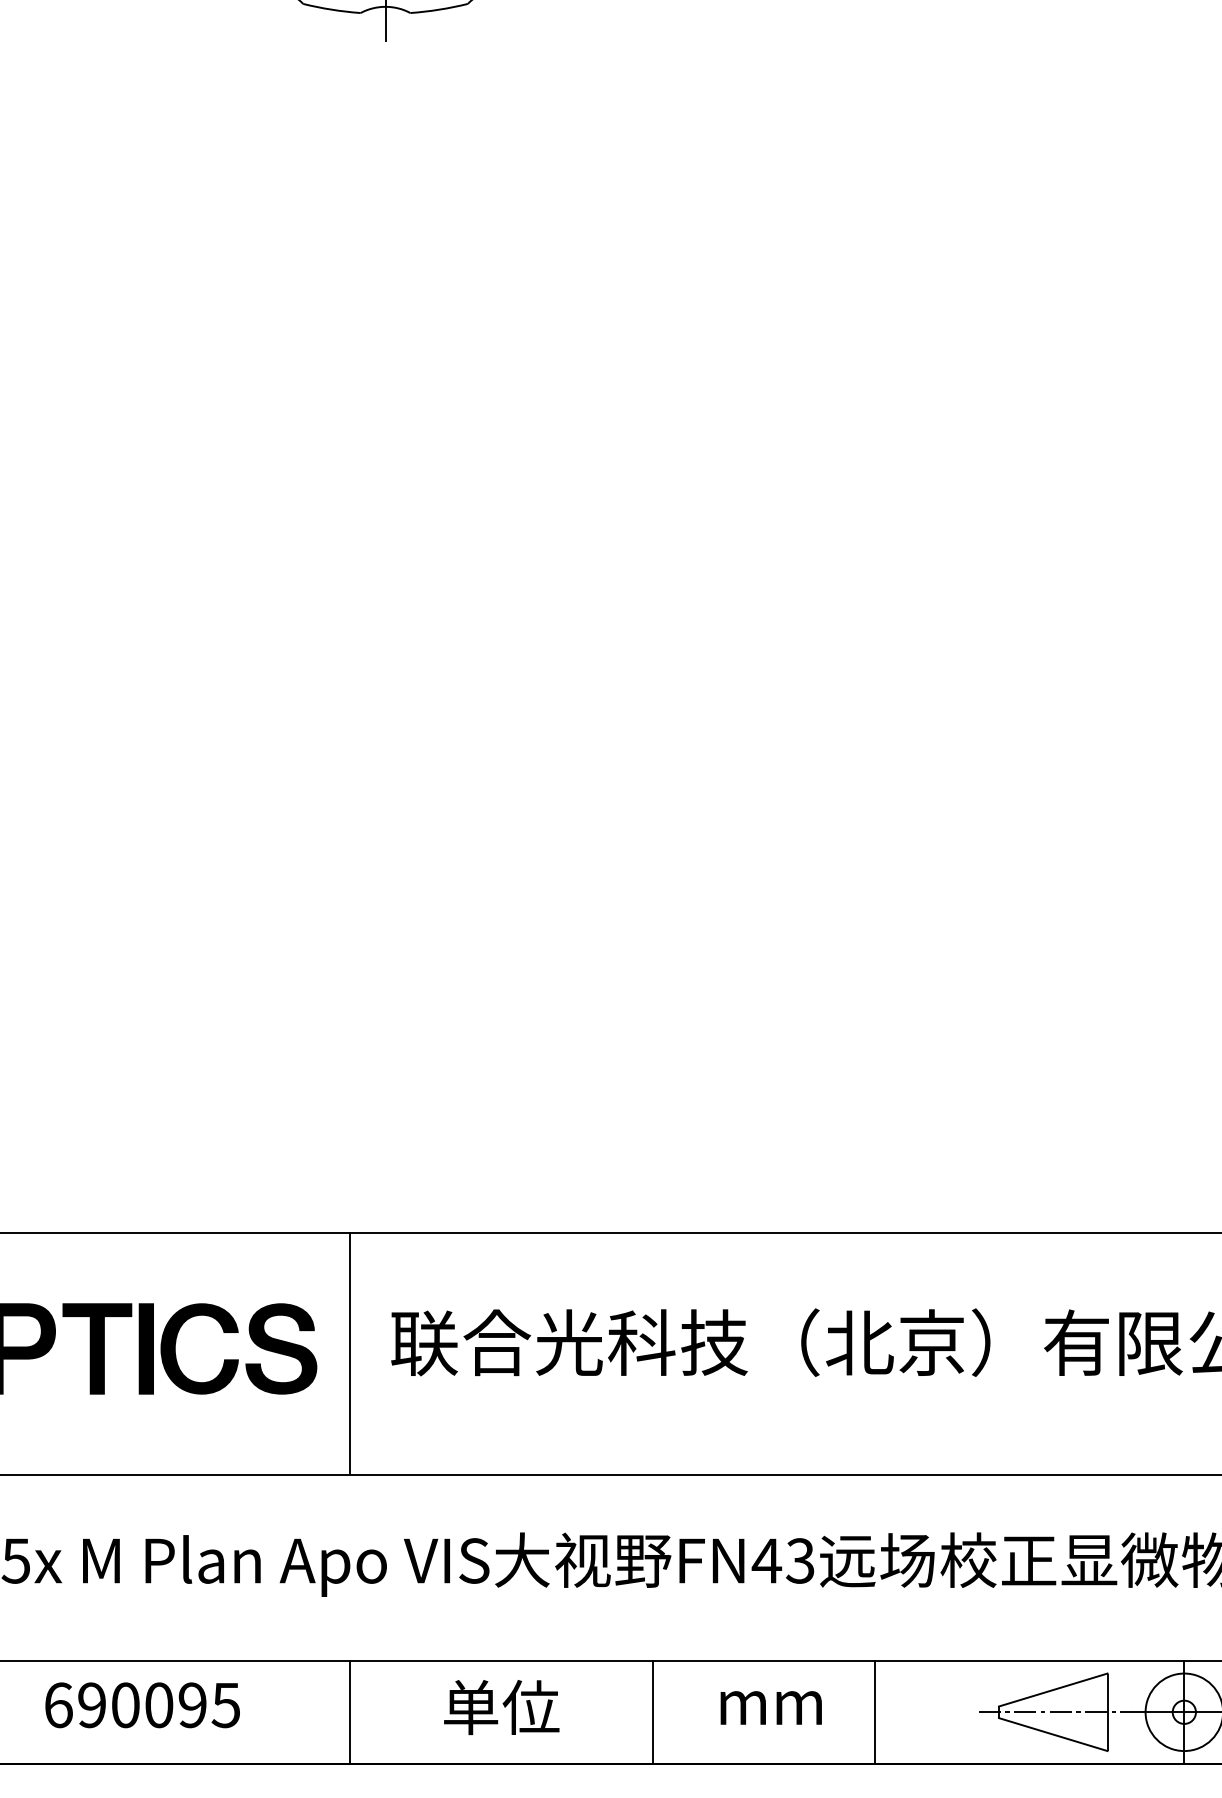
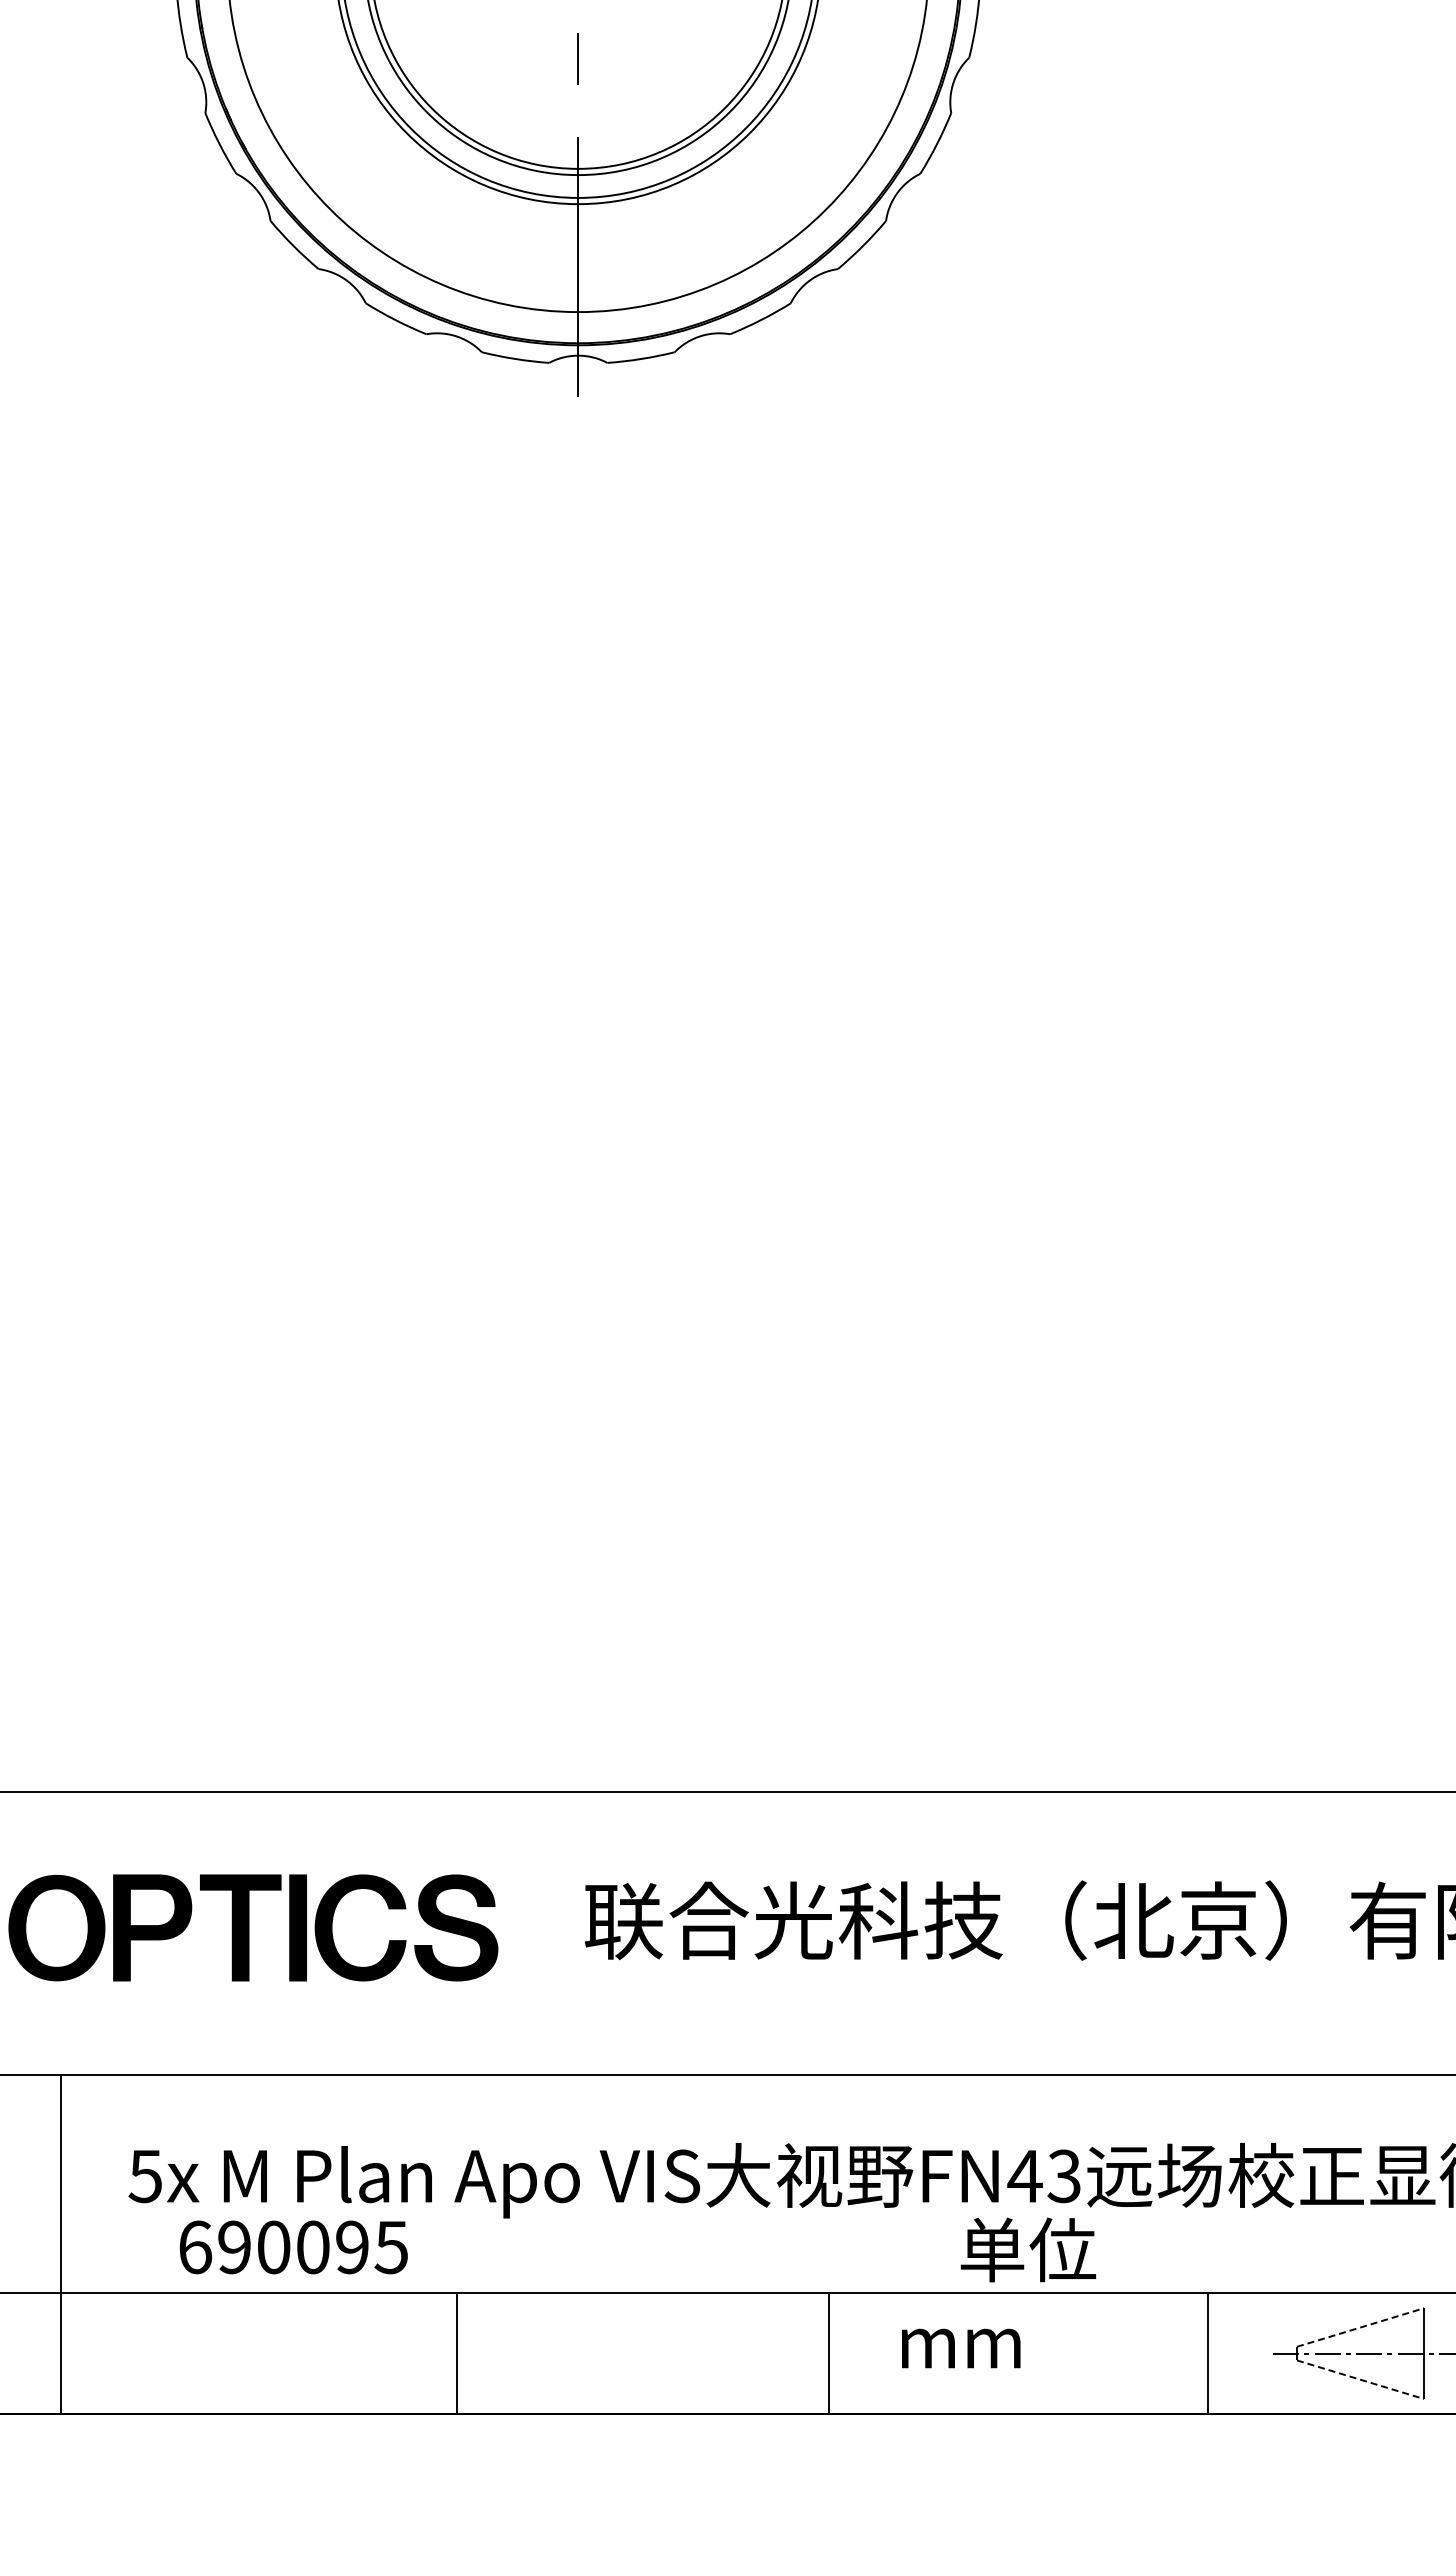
line: (349, 1352) -> (536, 1932), removed
line: (1054, 1690) -> (1361, 2327), solid -> dashed
text: (142, 1705) -> (293, 2247), moved
text: (501, 1707) -> (1028, 2249), moved
text: (771, 1707) -> (961, 2348), moved
line: (349, 1712) -> (457, 2353), moved
line: (652, 1712) -> (829, 2353), moved
line: (874, 1712) -> (1207, 2353), moved
line: (1054, 1734) -> (1361, 2379), solid -> dashed

